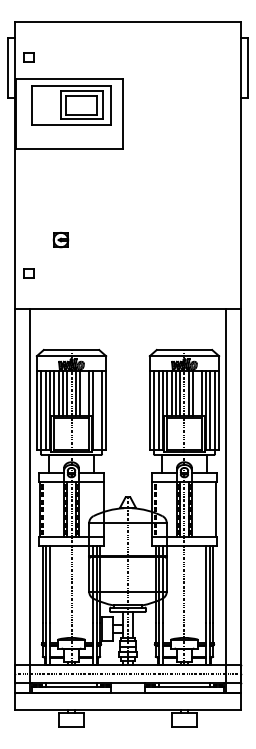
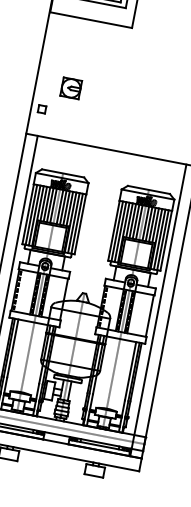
part: (60, 239) -> (70, 87), size x1.67
line: (84, 393) -> (66, 208), added
line: (197, 393) -> (152, 224), added
line: (97, 410) -> (74, 223), added

